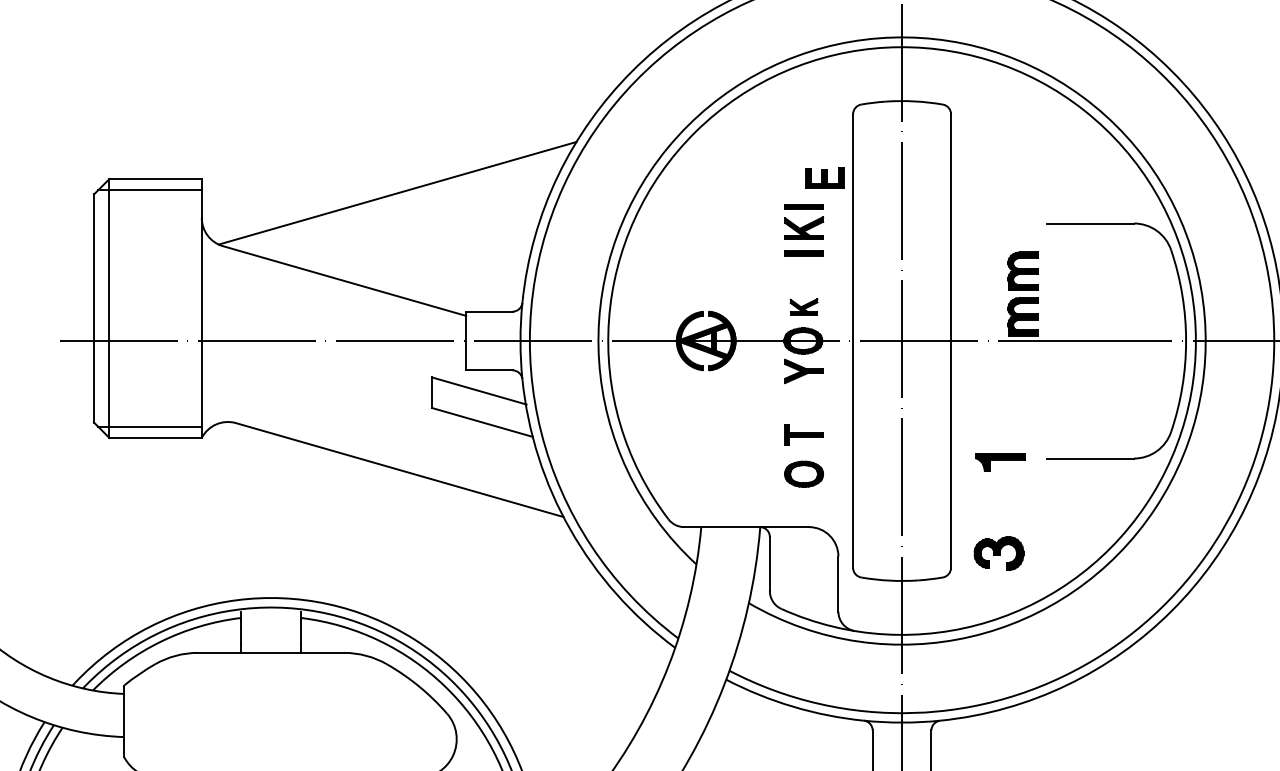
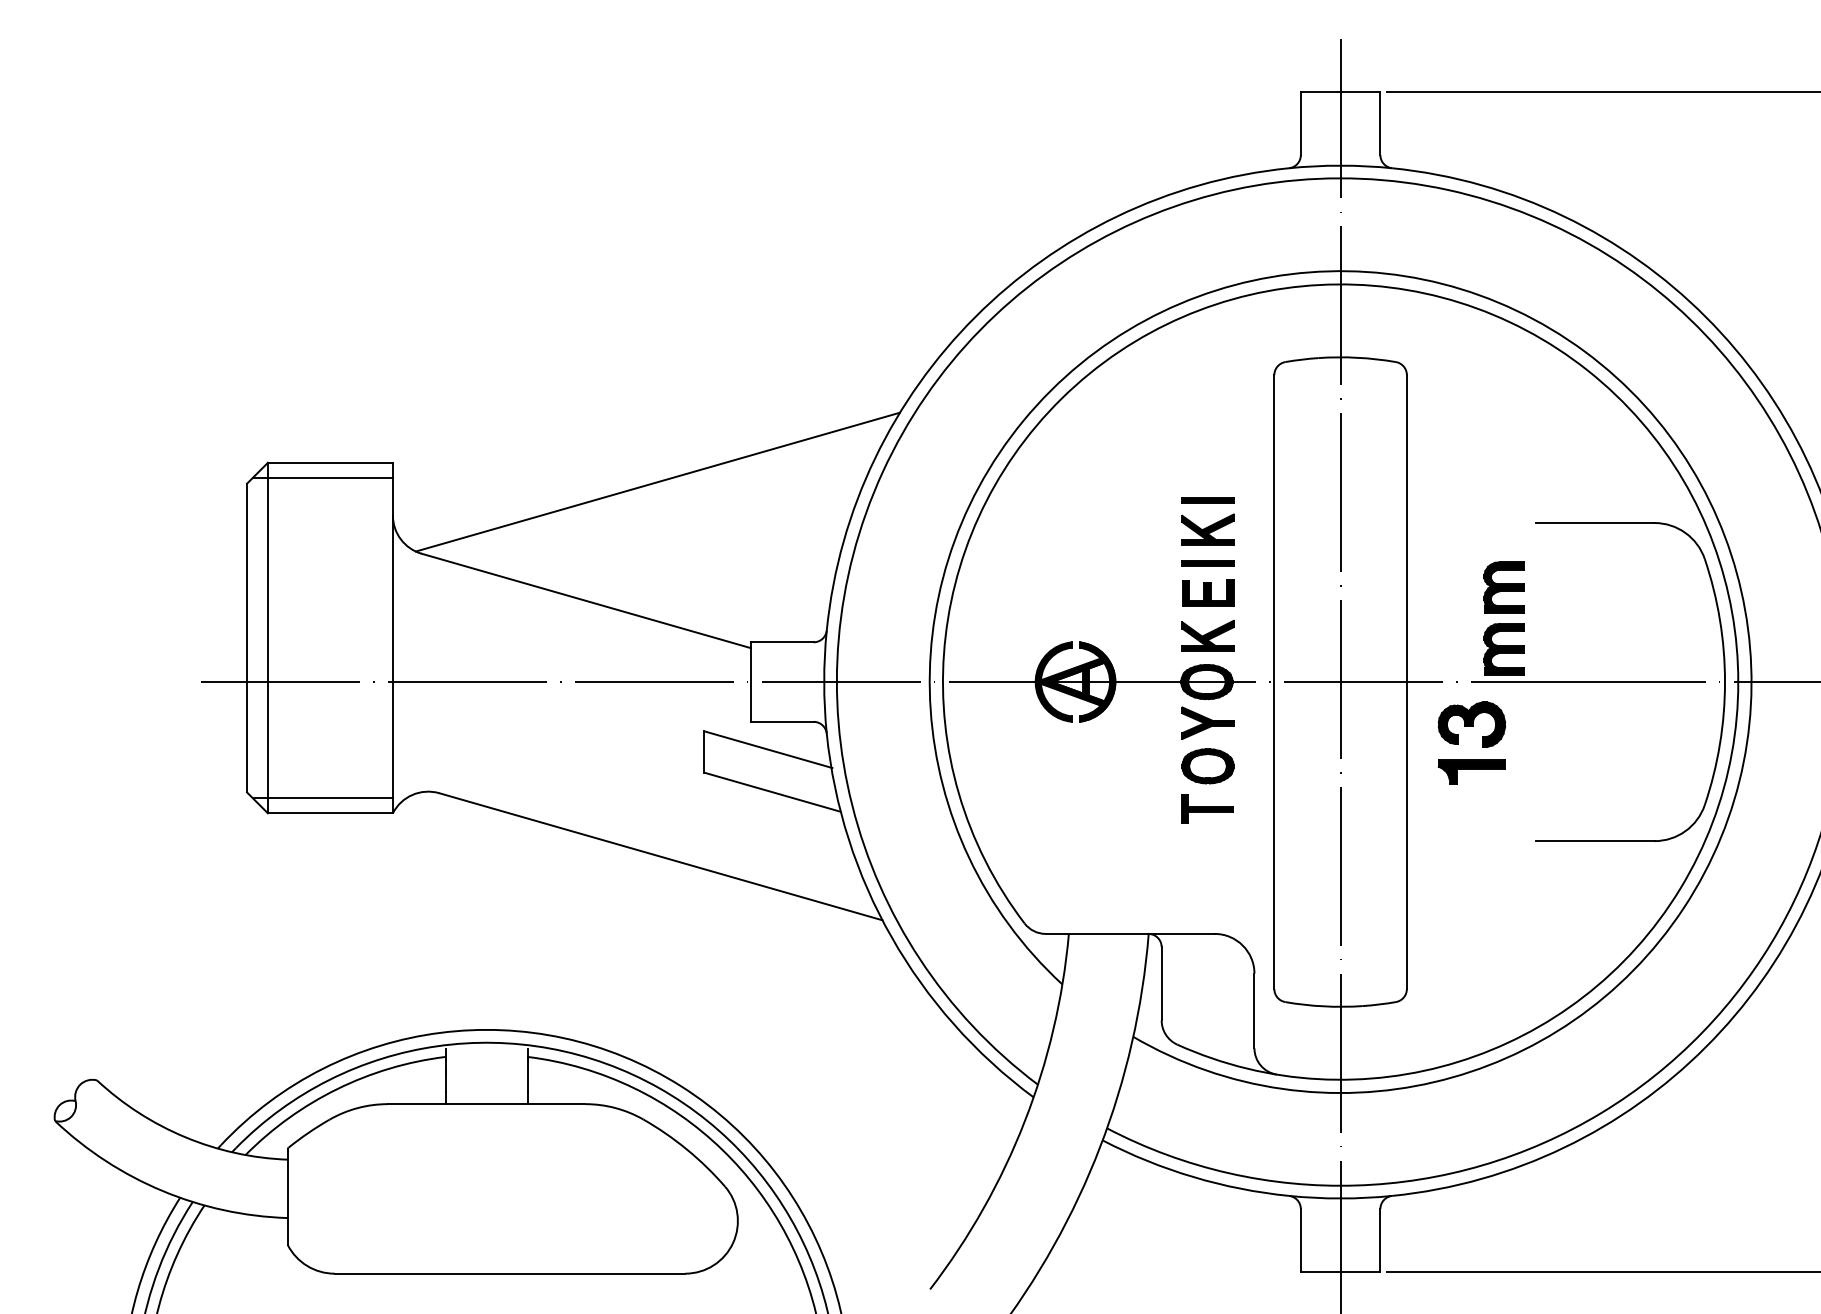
part: (825, 177) -> (1208, 592), moved
part: (803, 306) -> (1207, 635), size x1.43
part: (1000, 461) -> (1471, 771), moved
part: (803, 474) -> (1207, 766), moved
part: (998, 553) -> (1471, 724), moved

